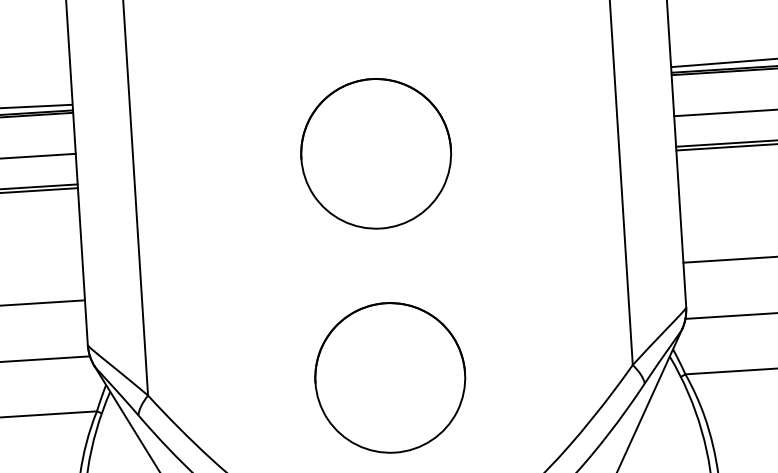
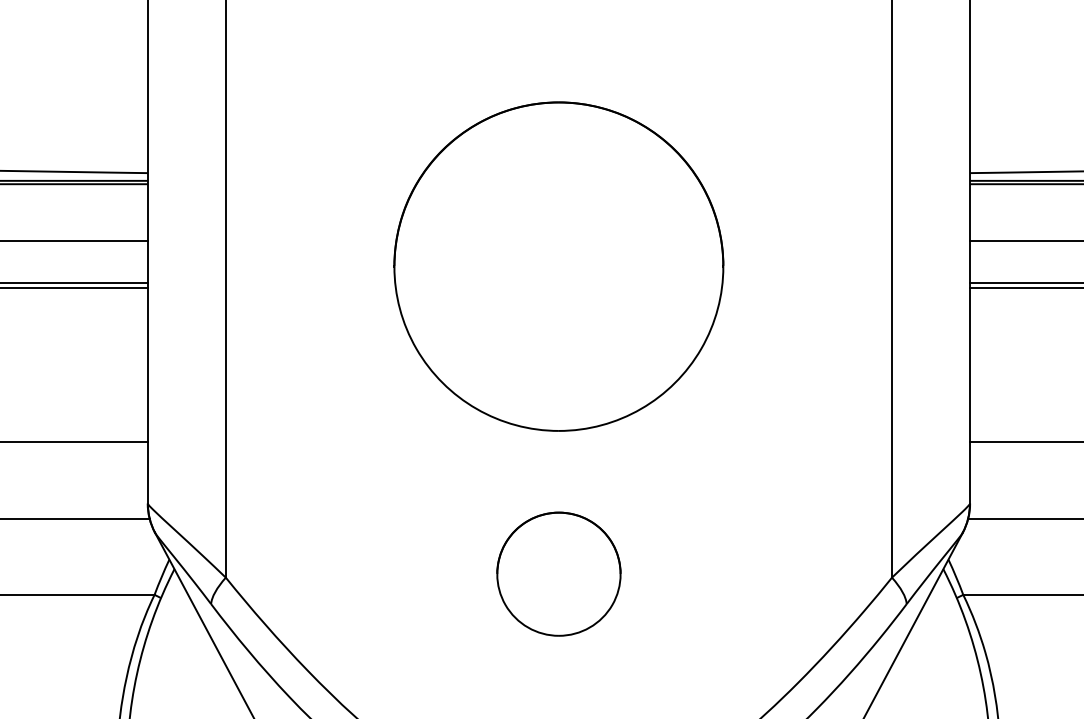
part: (375, 153) -> (558, 265), size x1.6
part: (389, 377) -> (558, 573), size x0.6

